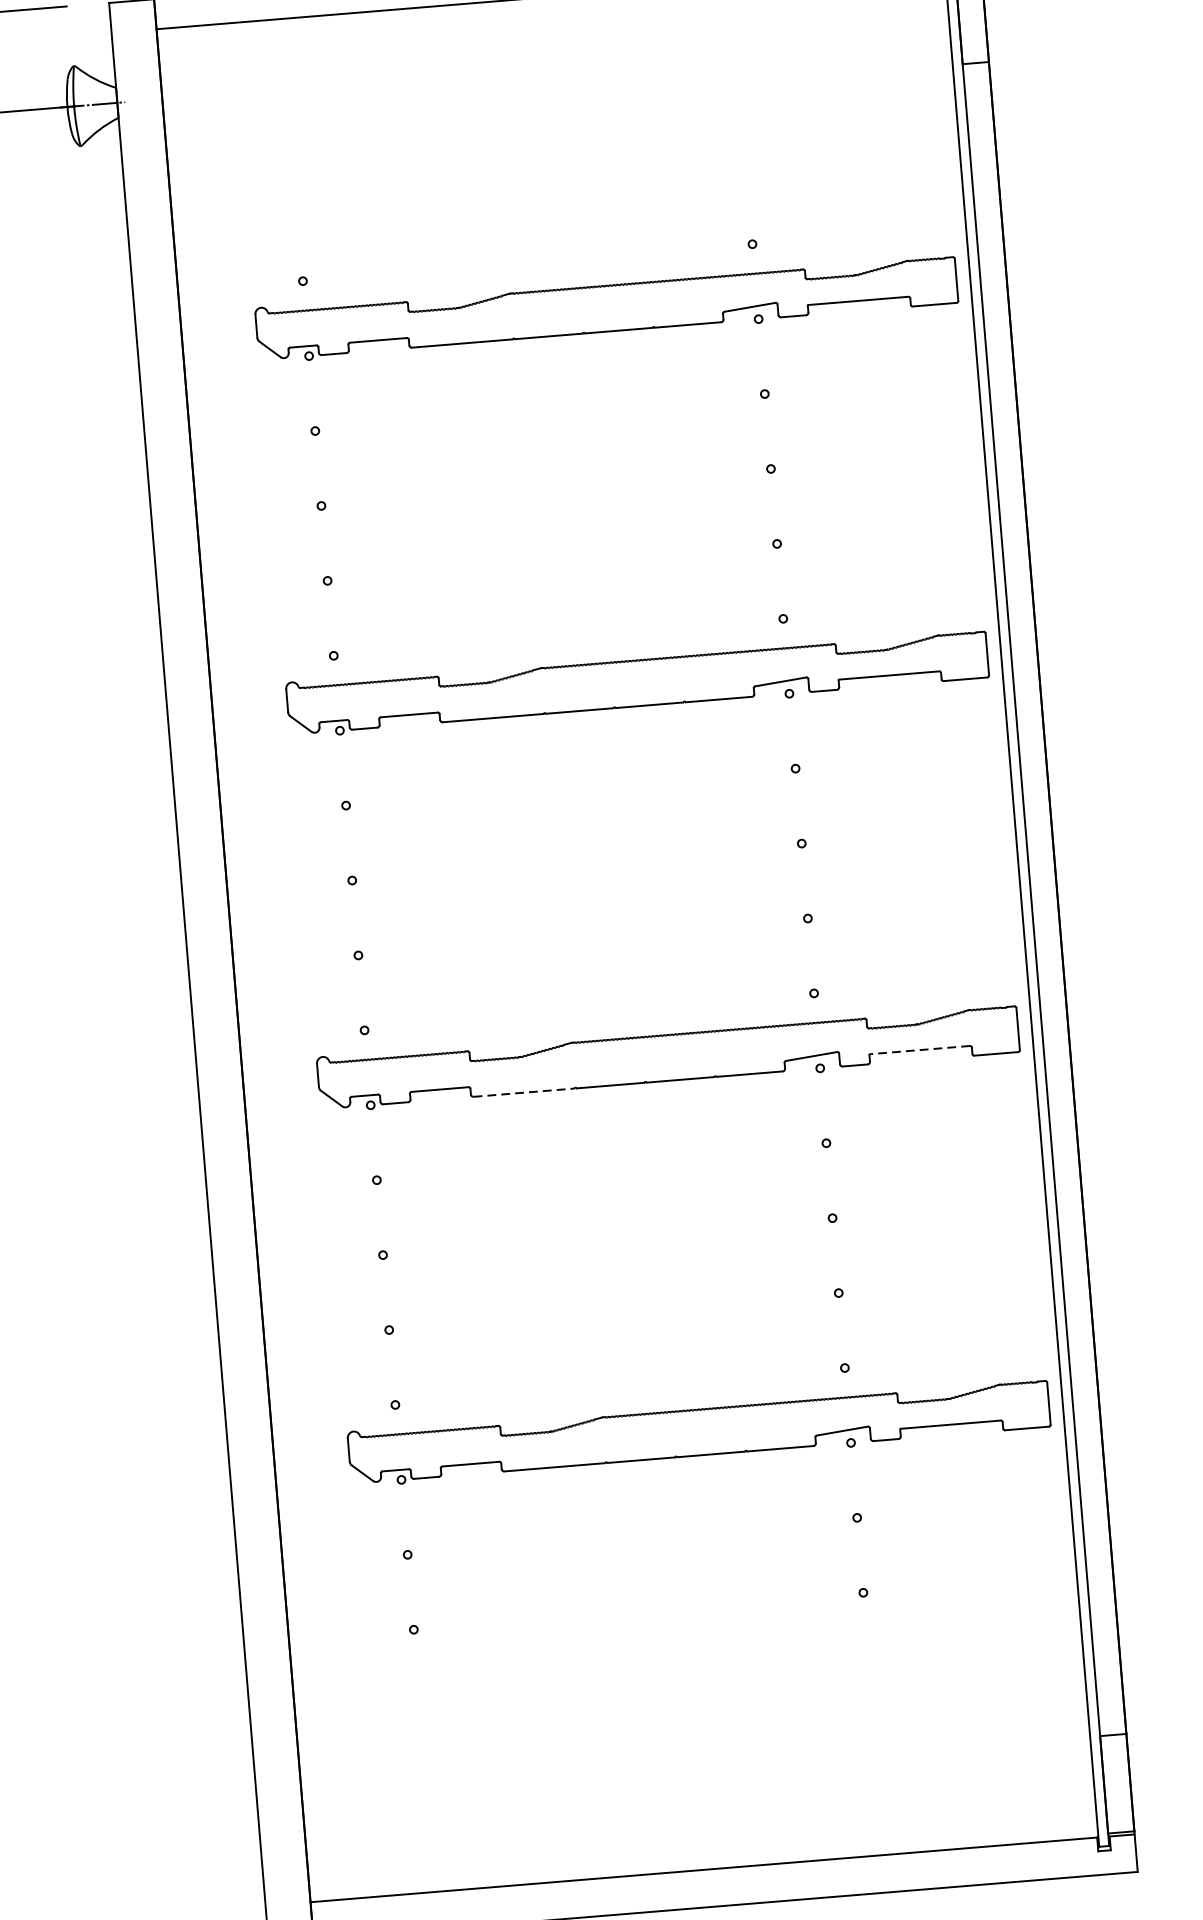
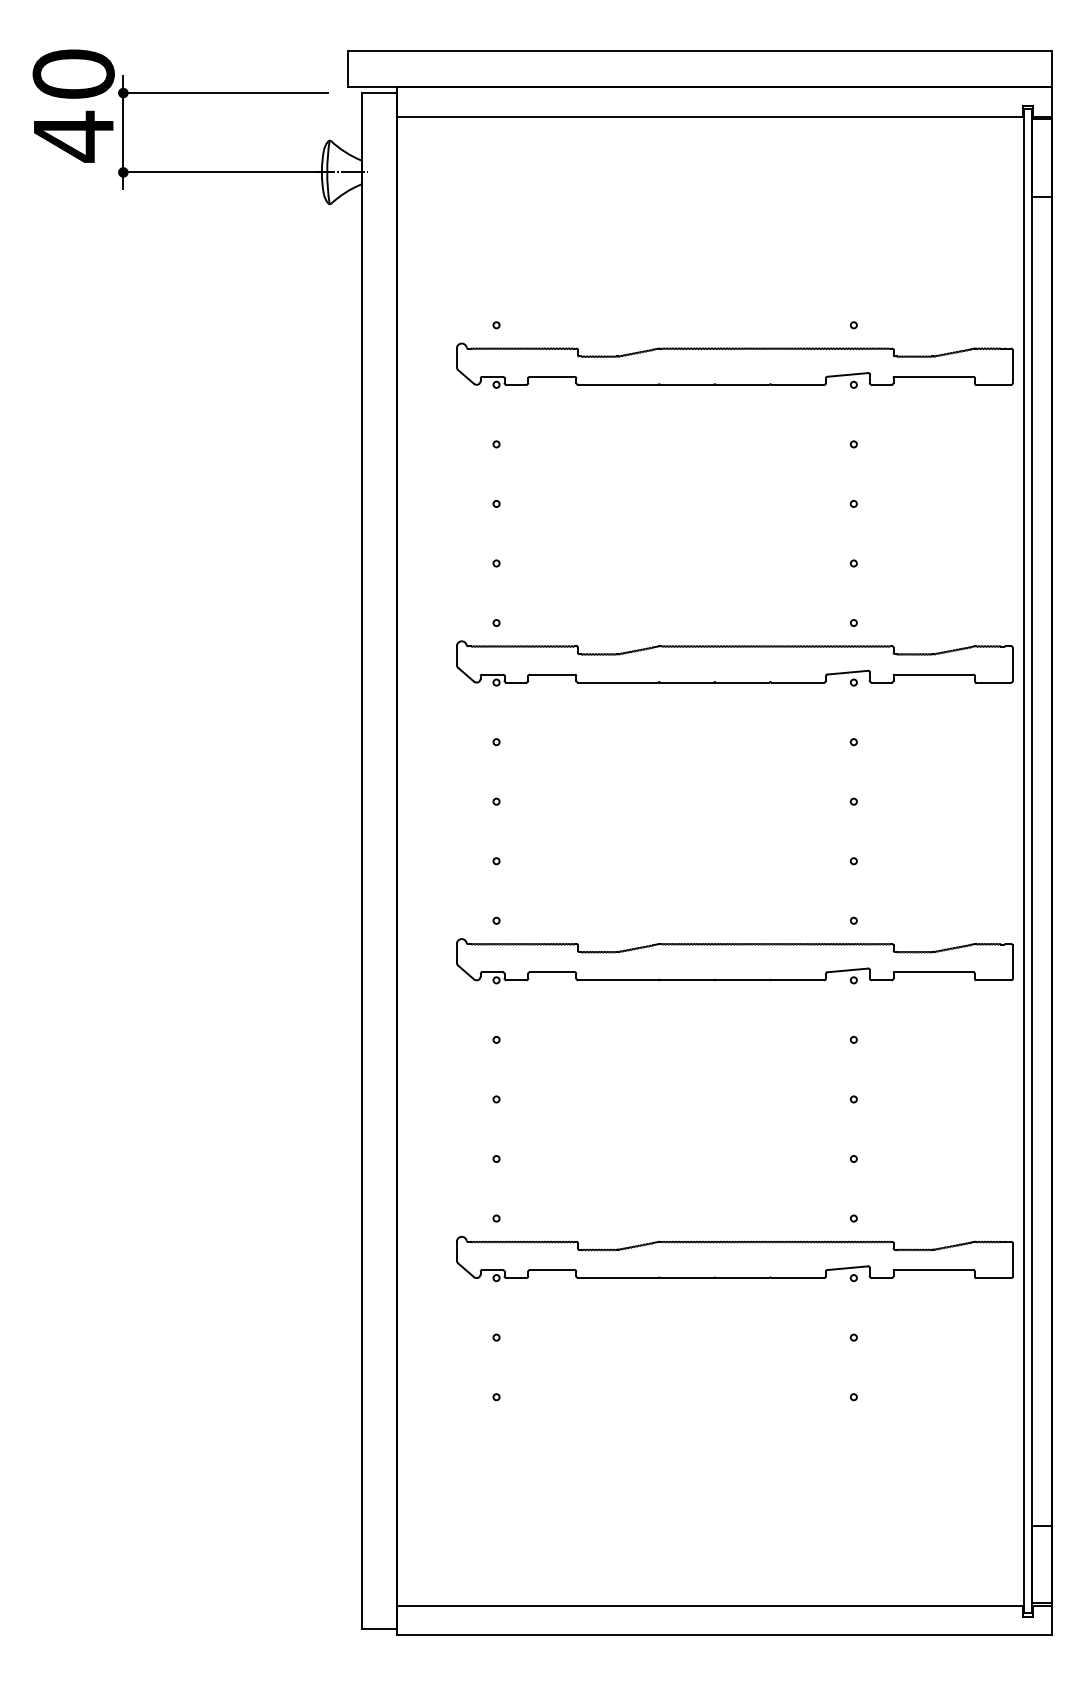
line: (919, 1050) -> (933, 972), dashed -> solid
line: (524, 1092) -> (618, 980), dashed -> solid

